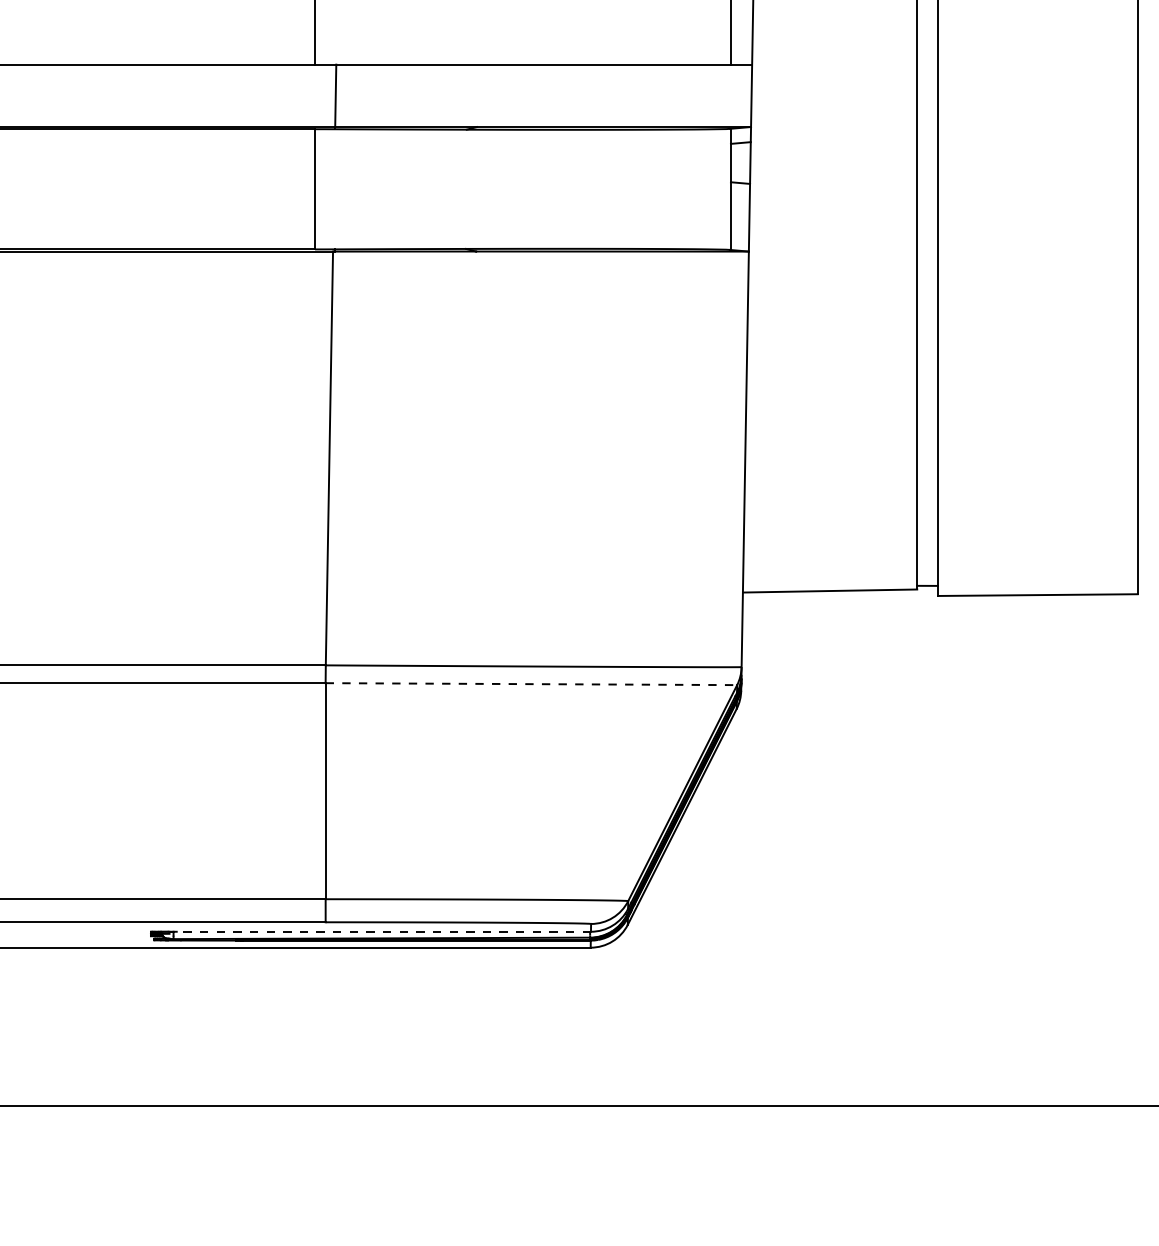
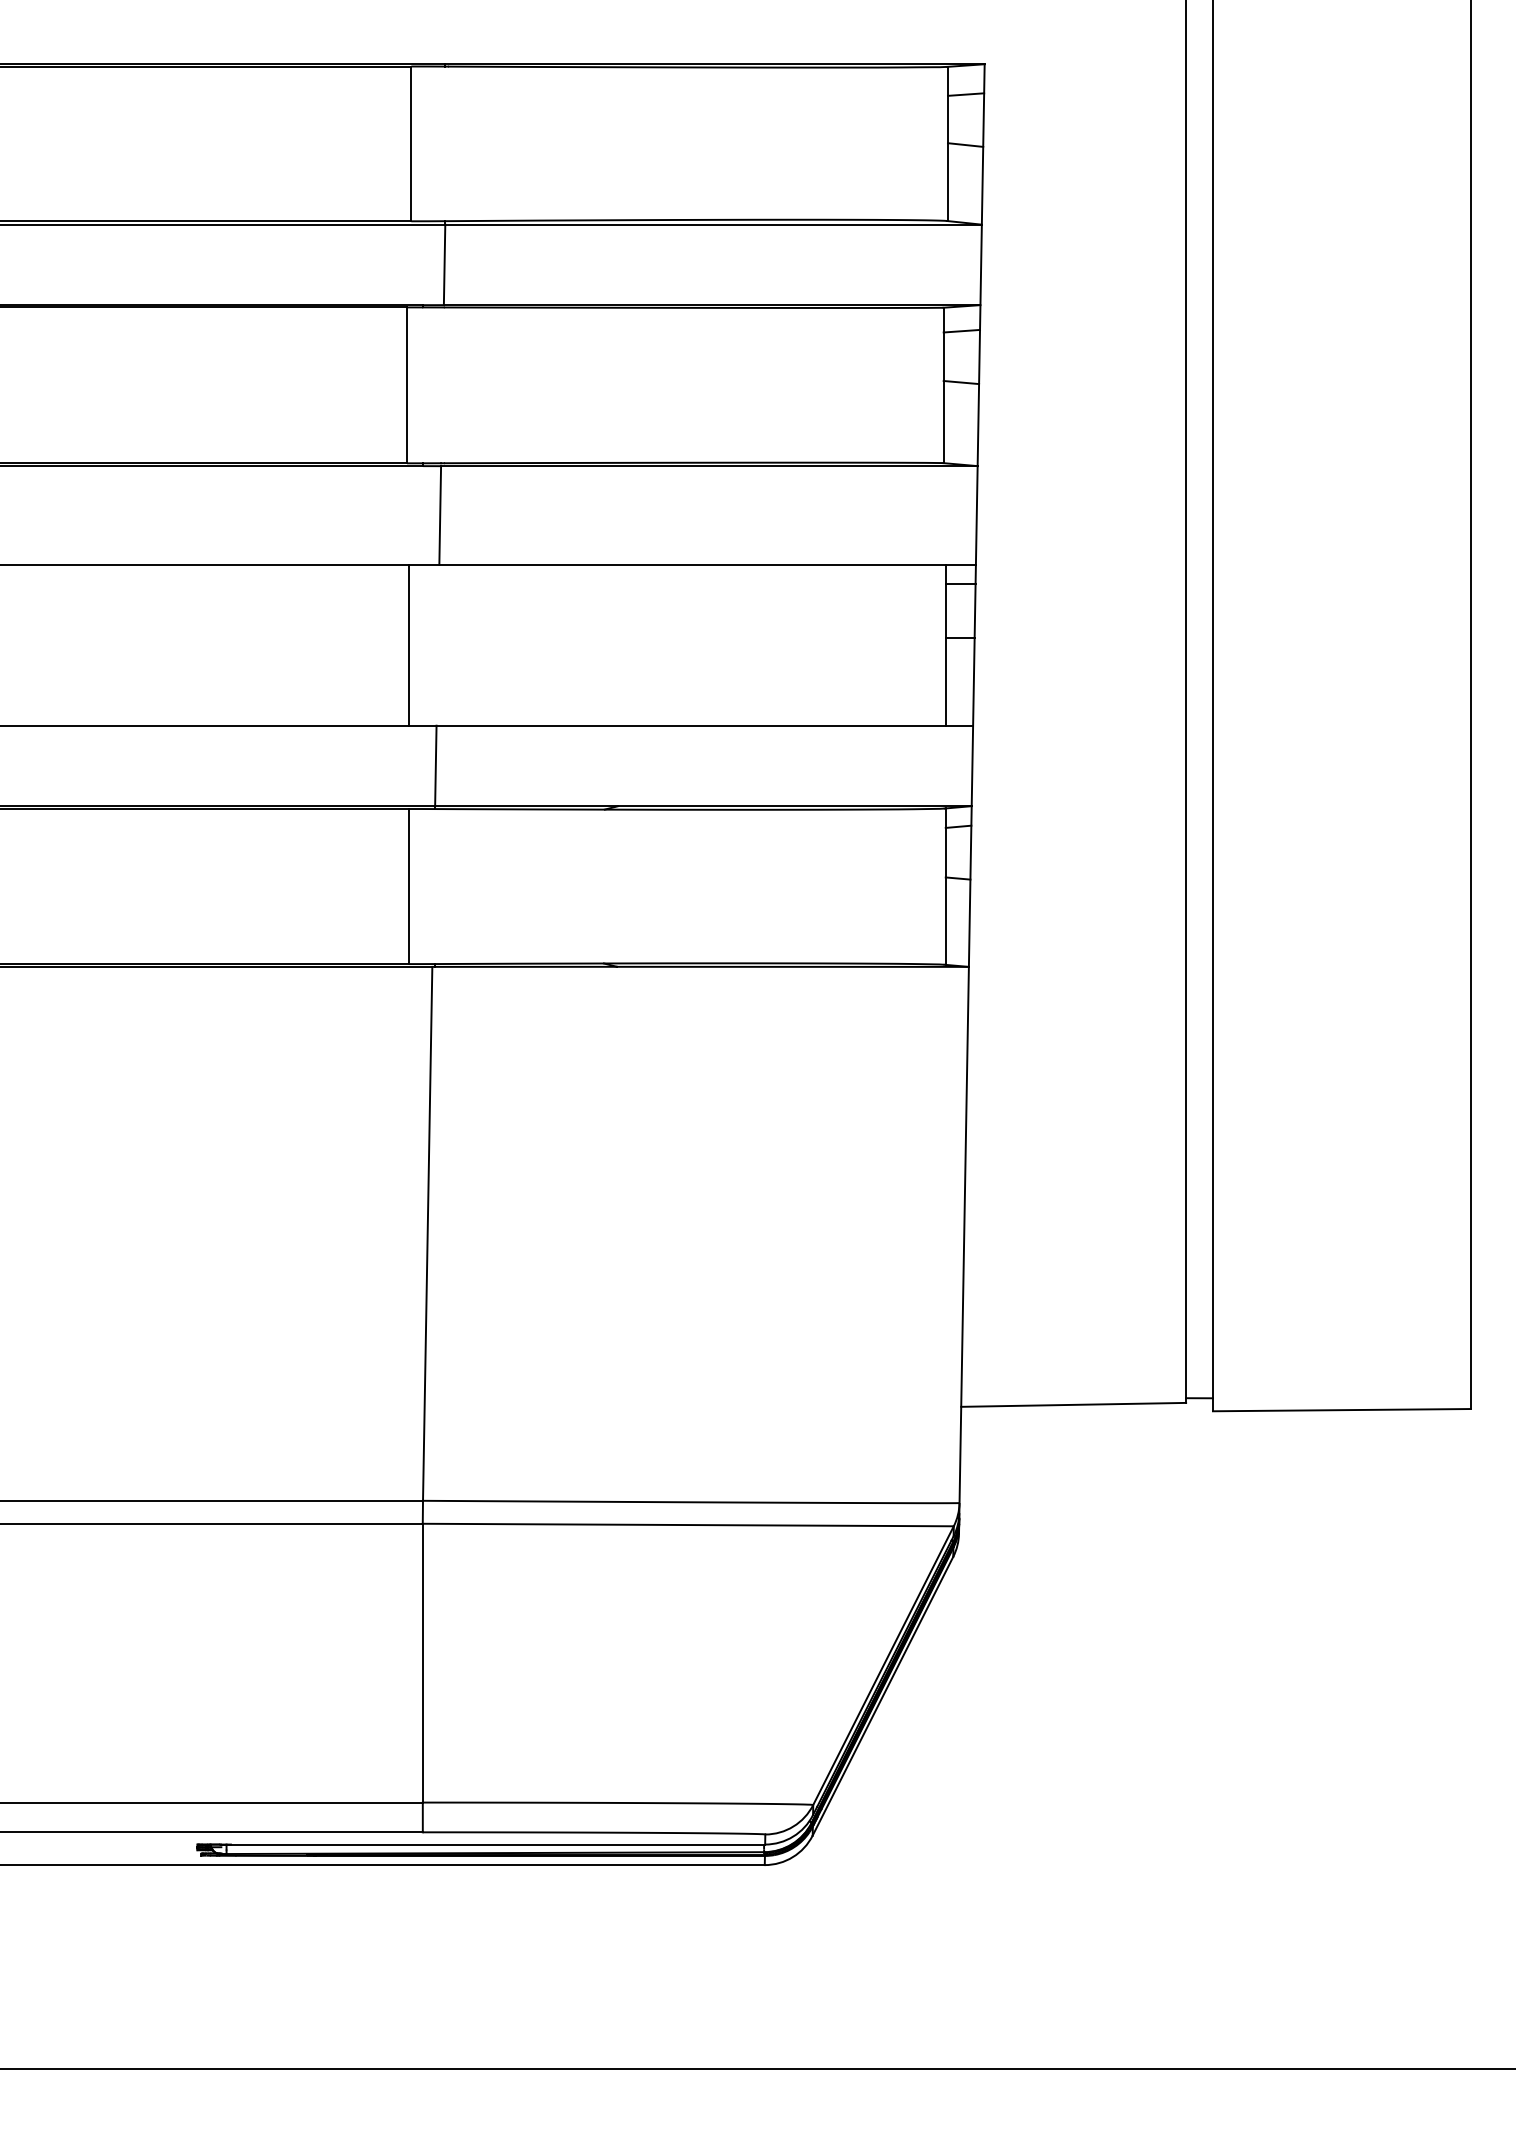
line: (531, 684) -> (688, 1525), dashed -> solid
line: (379, 931) -> (492, 1844), dashed -> solid

